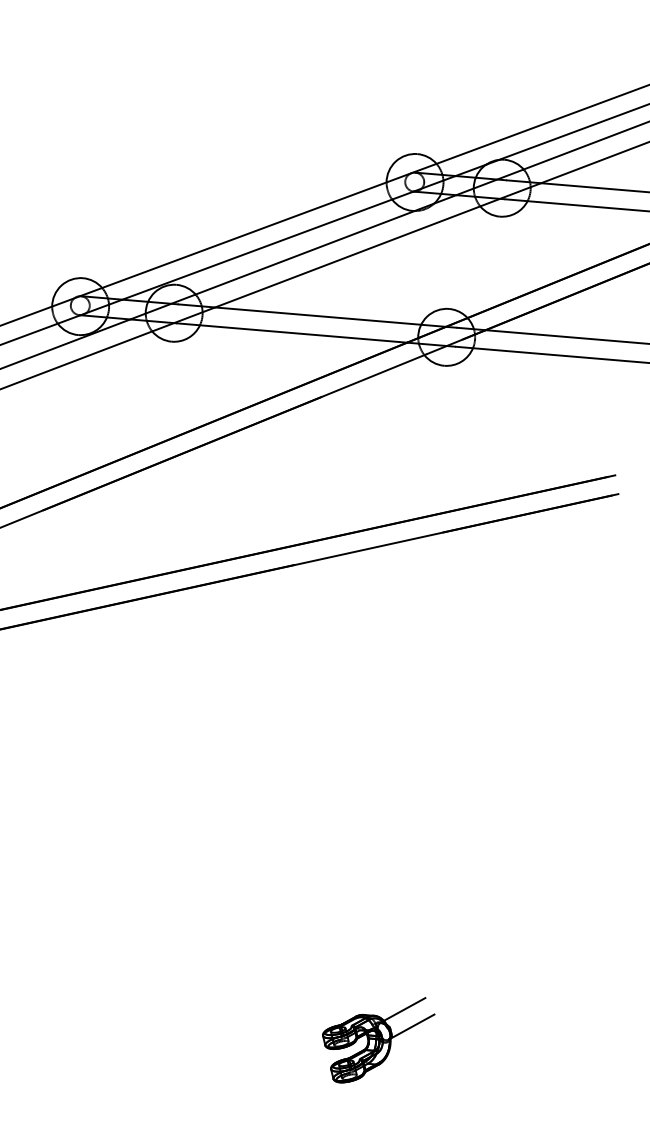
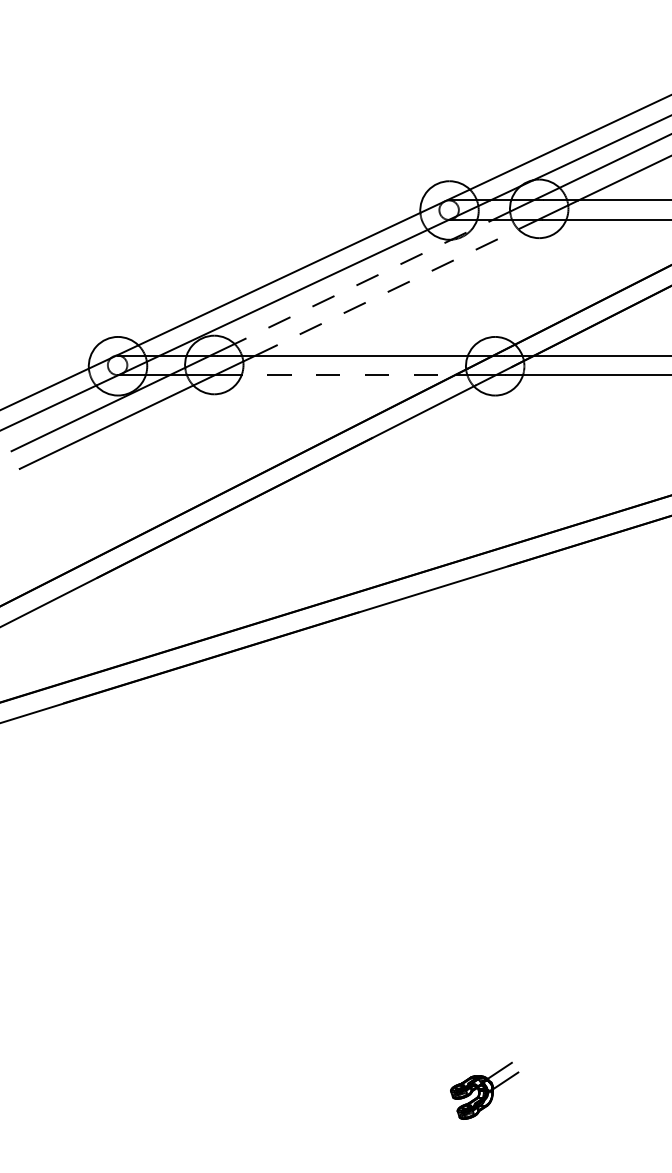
line: (334, 241) -> (372, 277), solid -> dashed
line: (348, 257) -> (387, 292), solid -> dashed
line: (292, 333) -> (337, 375), solid -> dashed
part: (377, 1039) -> (484, 1090), size x0.6

